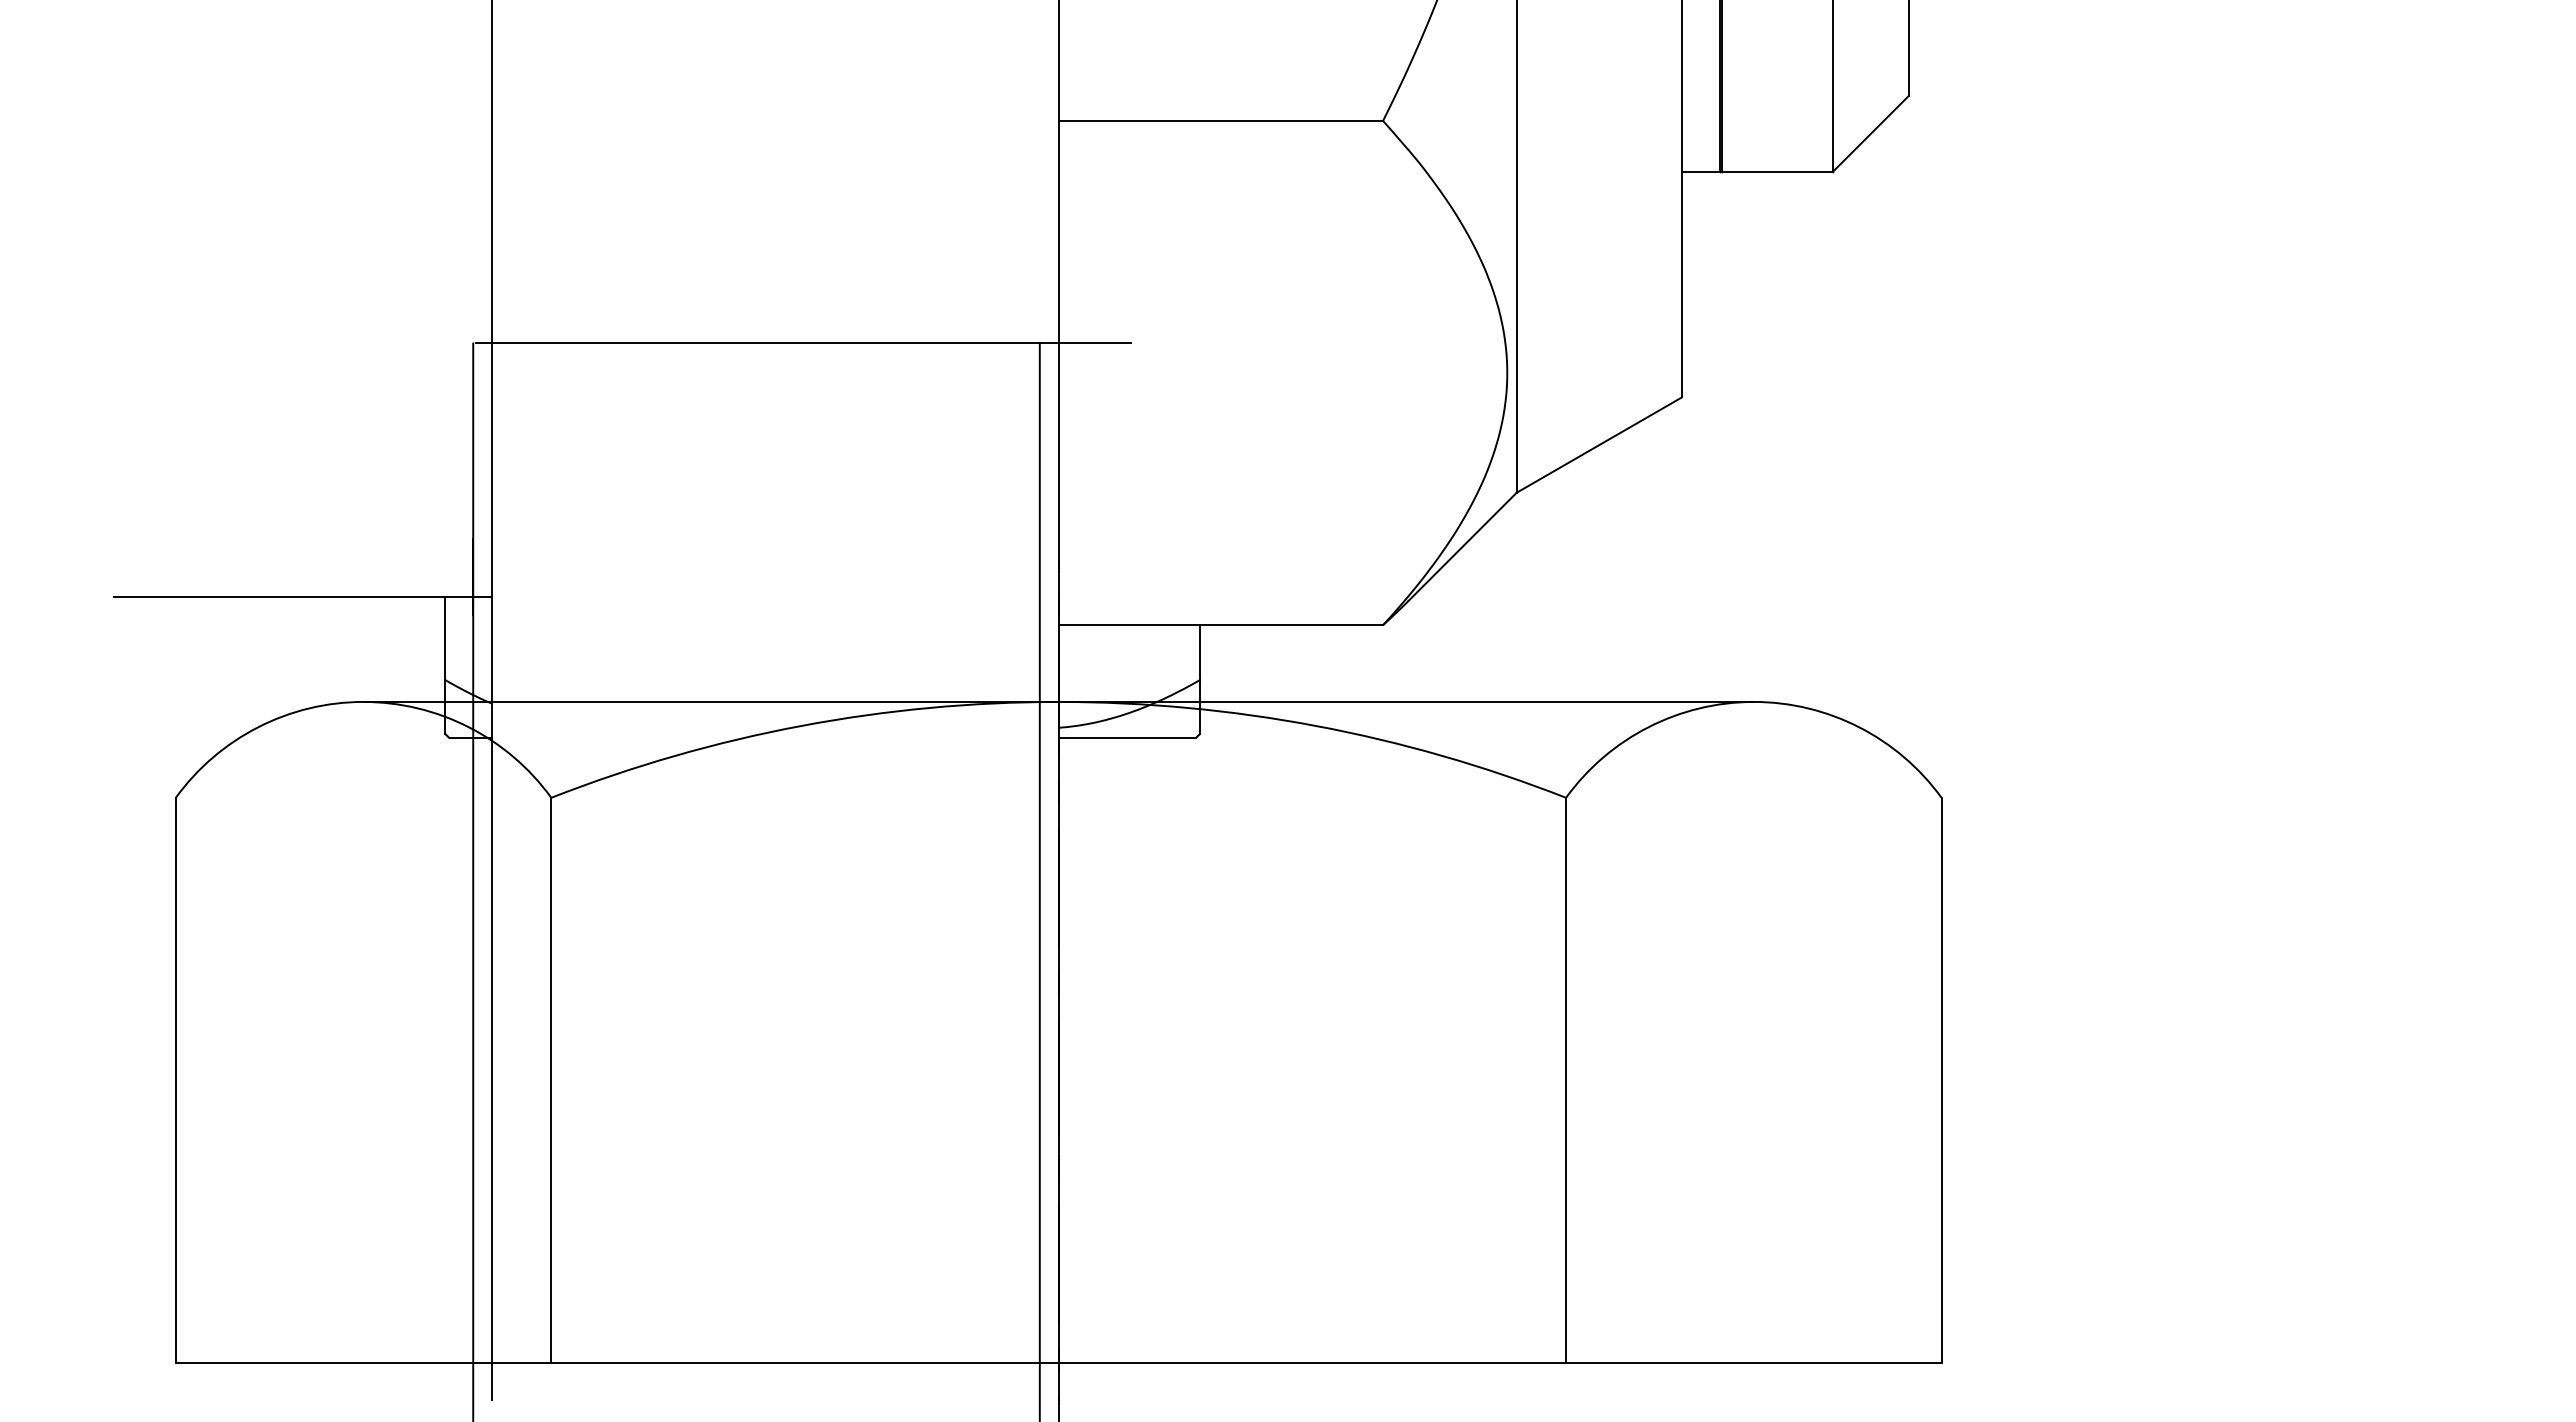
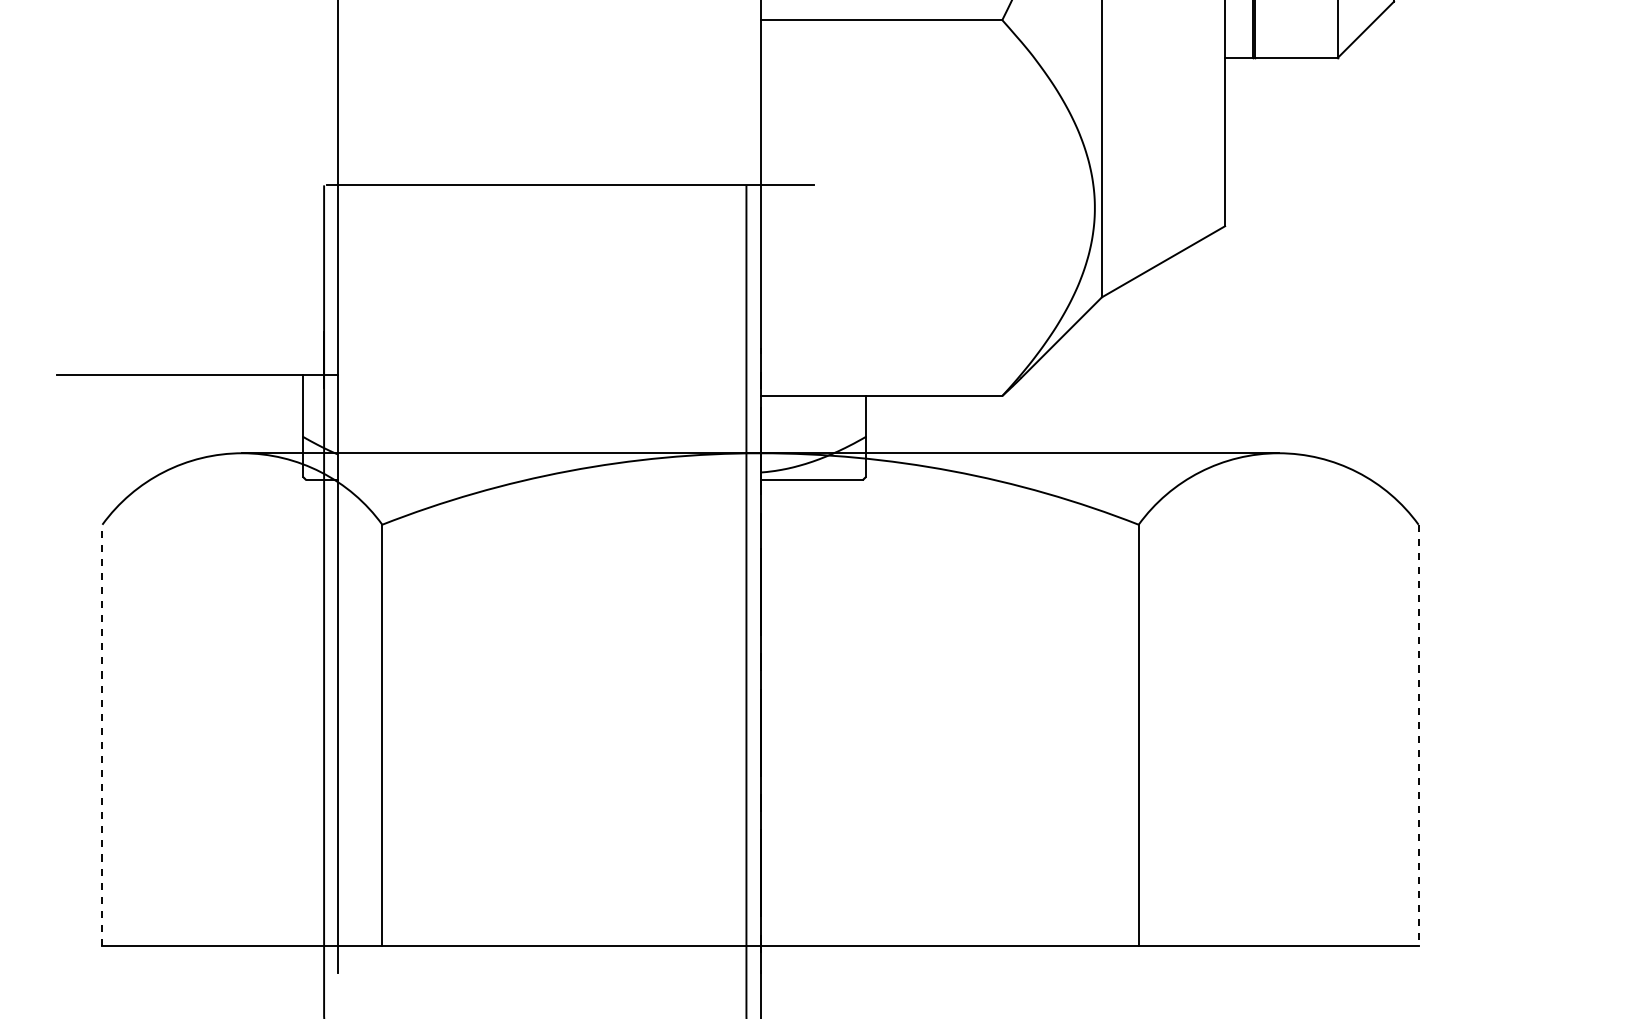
line: (175, 1080) -> (102, 735), solid -> dashed
line: (1941, 1080) -> (1418, 735), solid -> dashed

